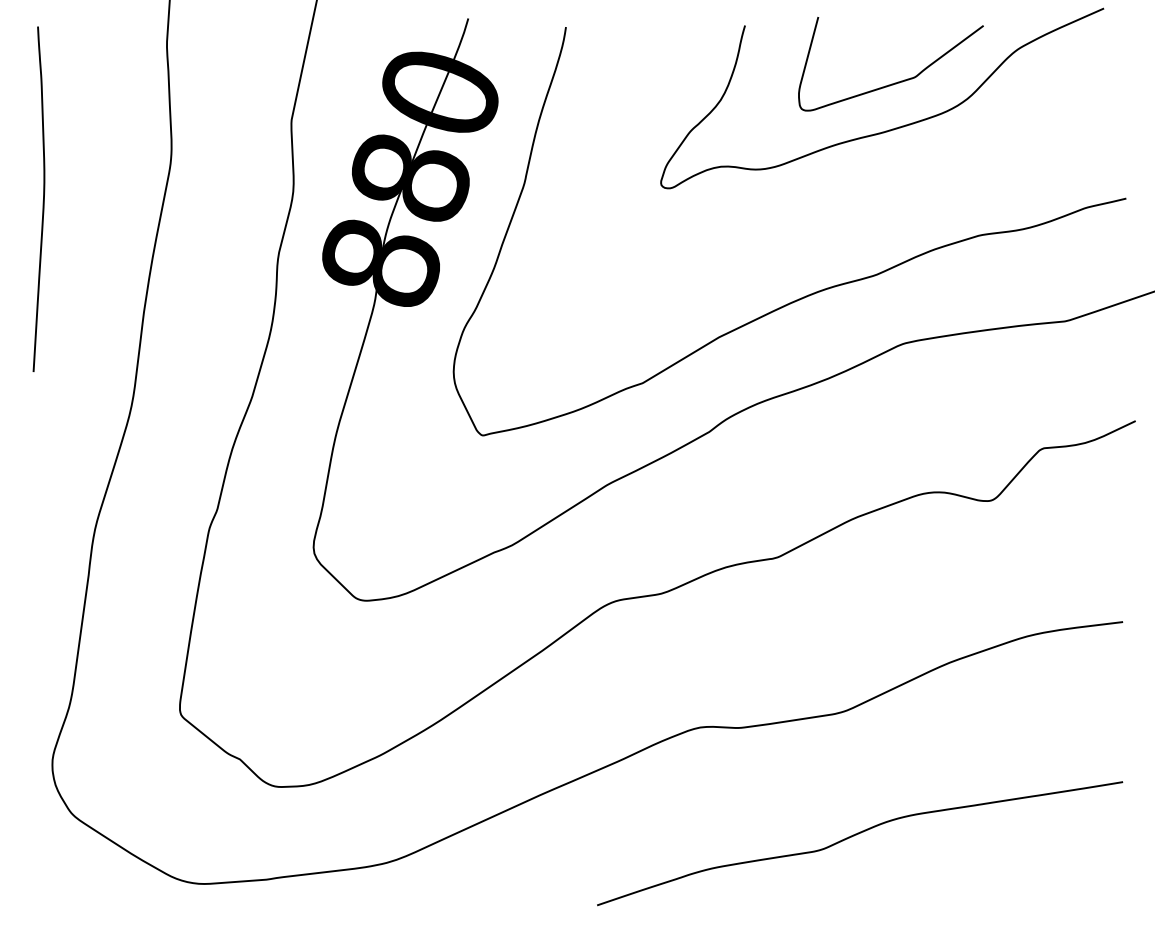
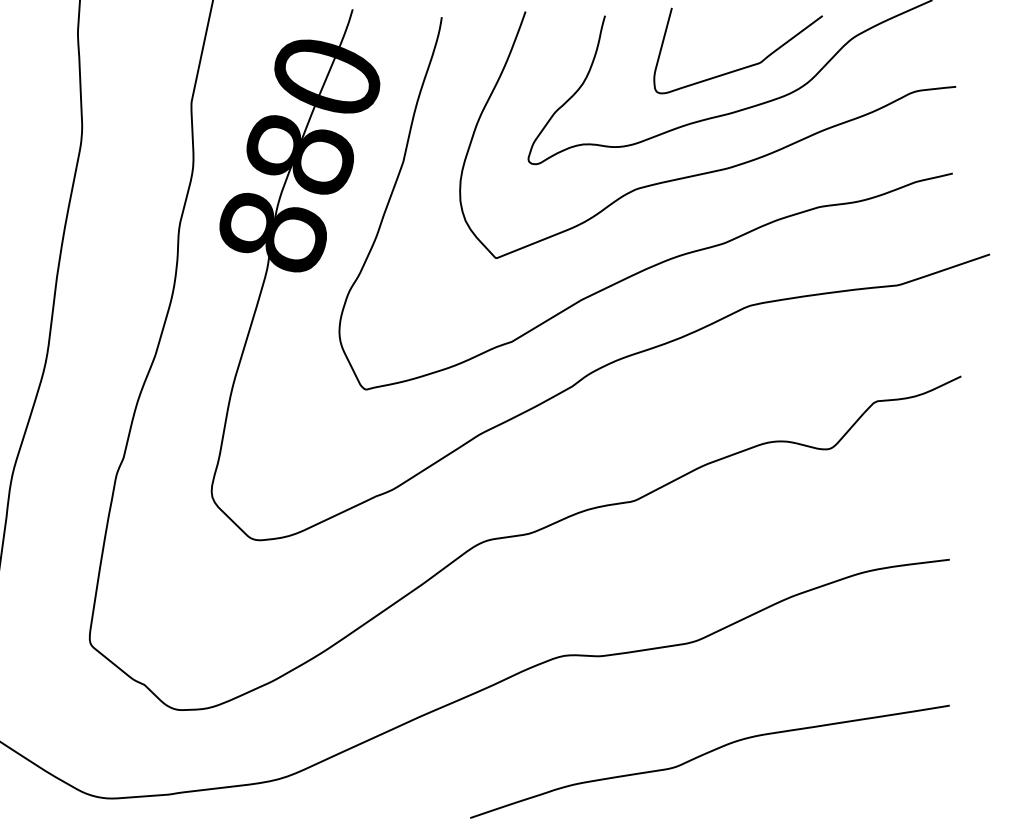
curve: (867, 194) -> (716, 169), added

